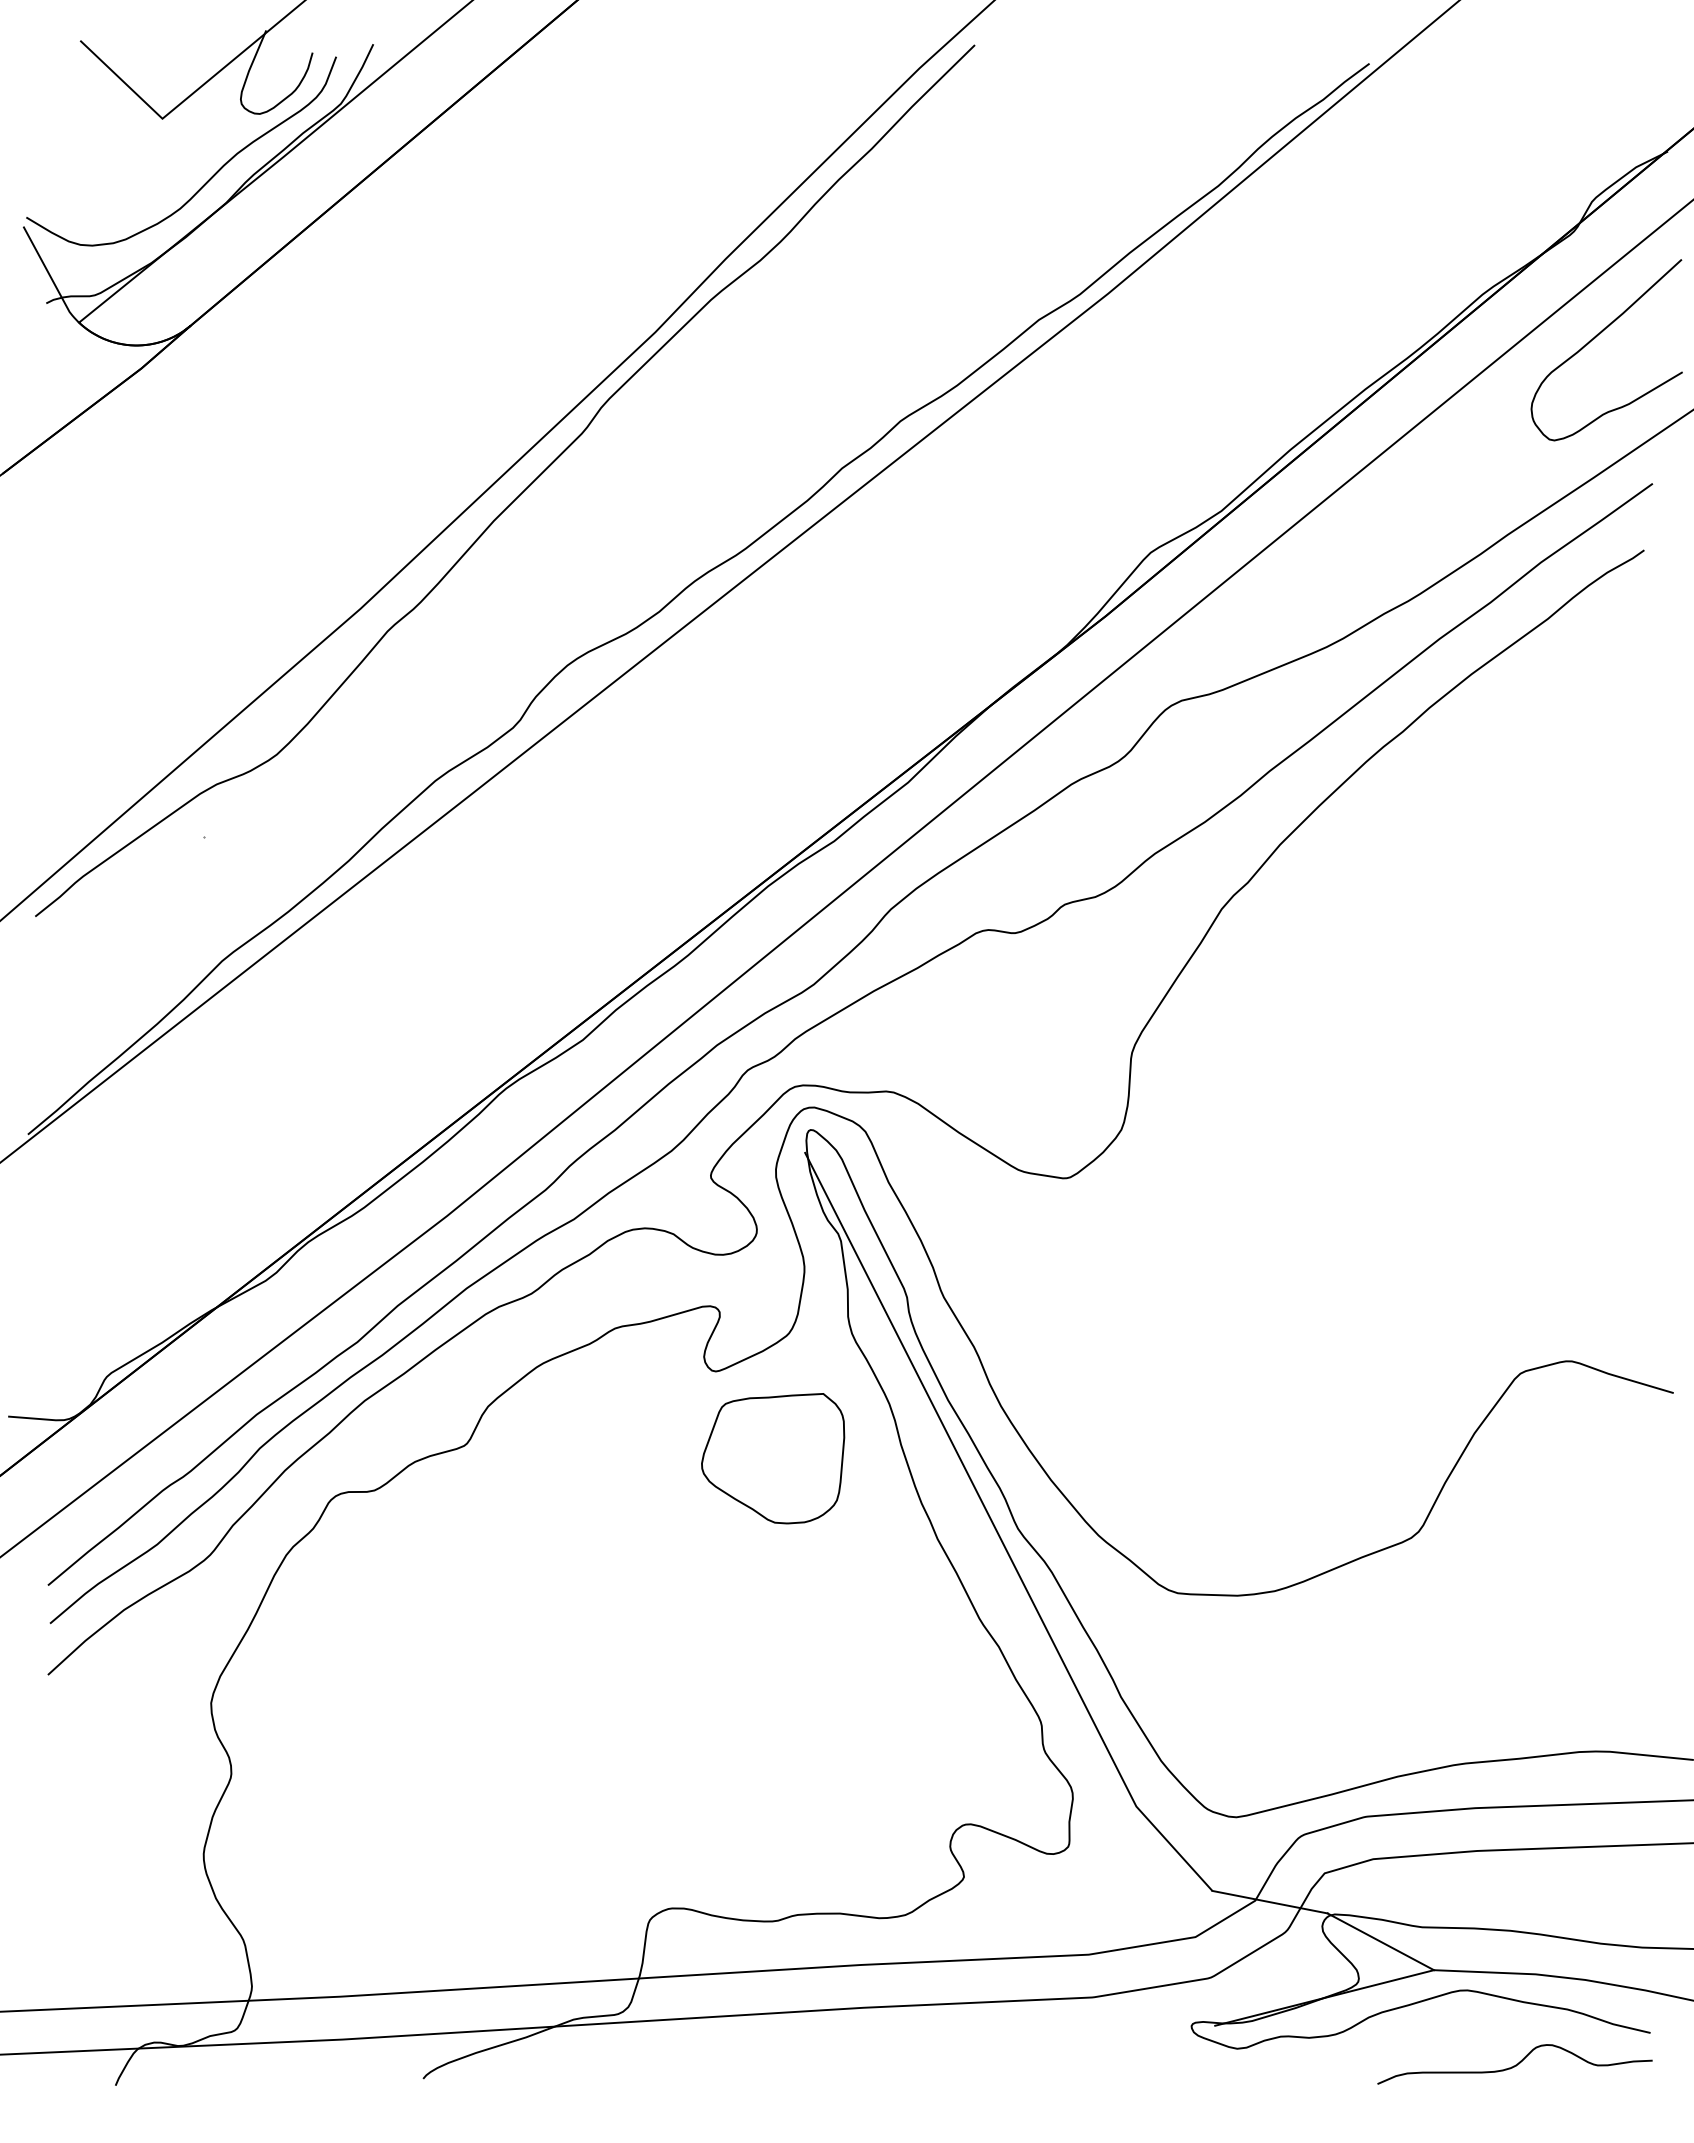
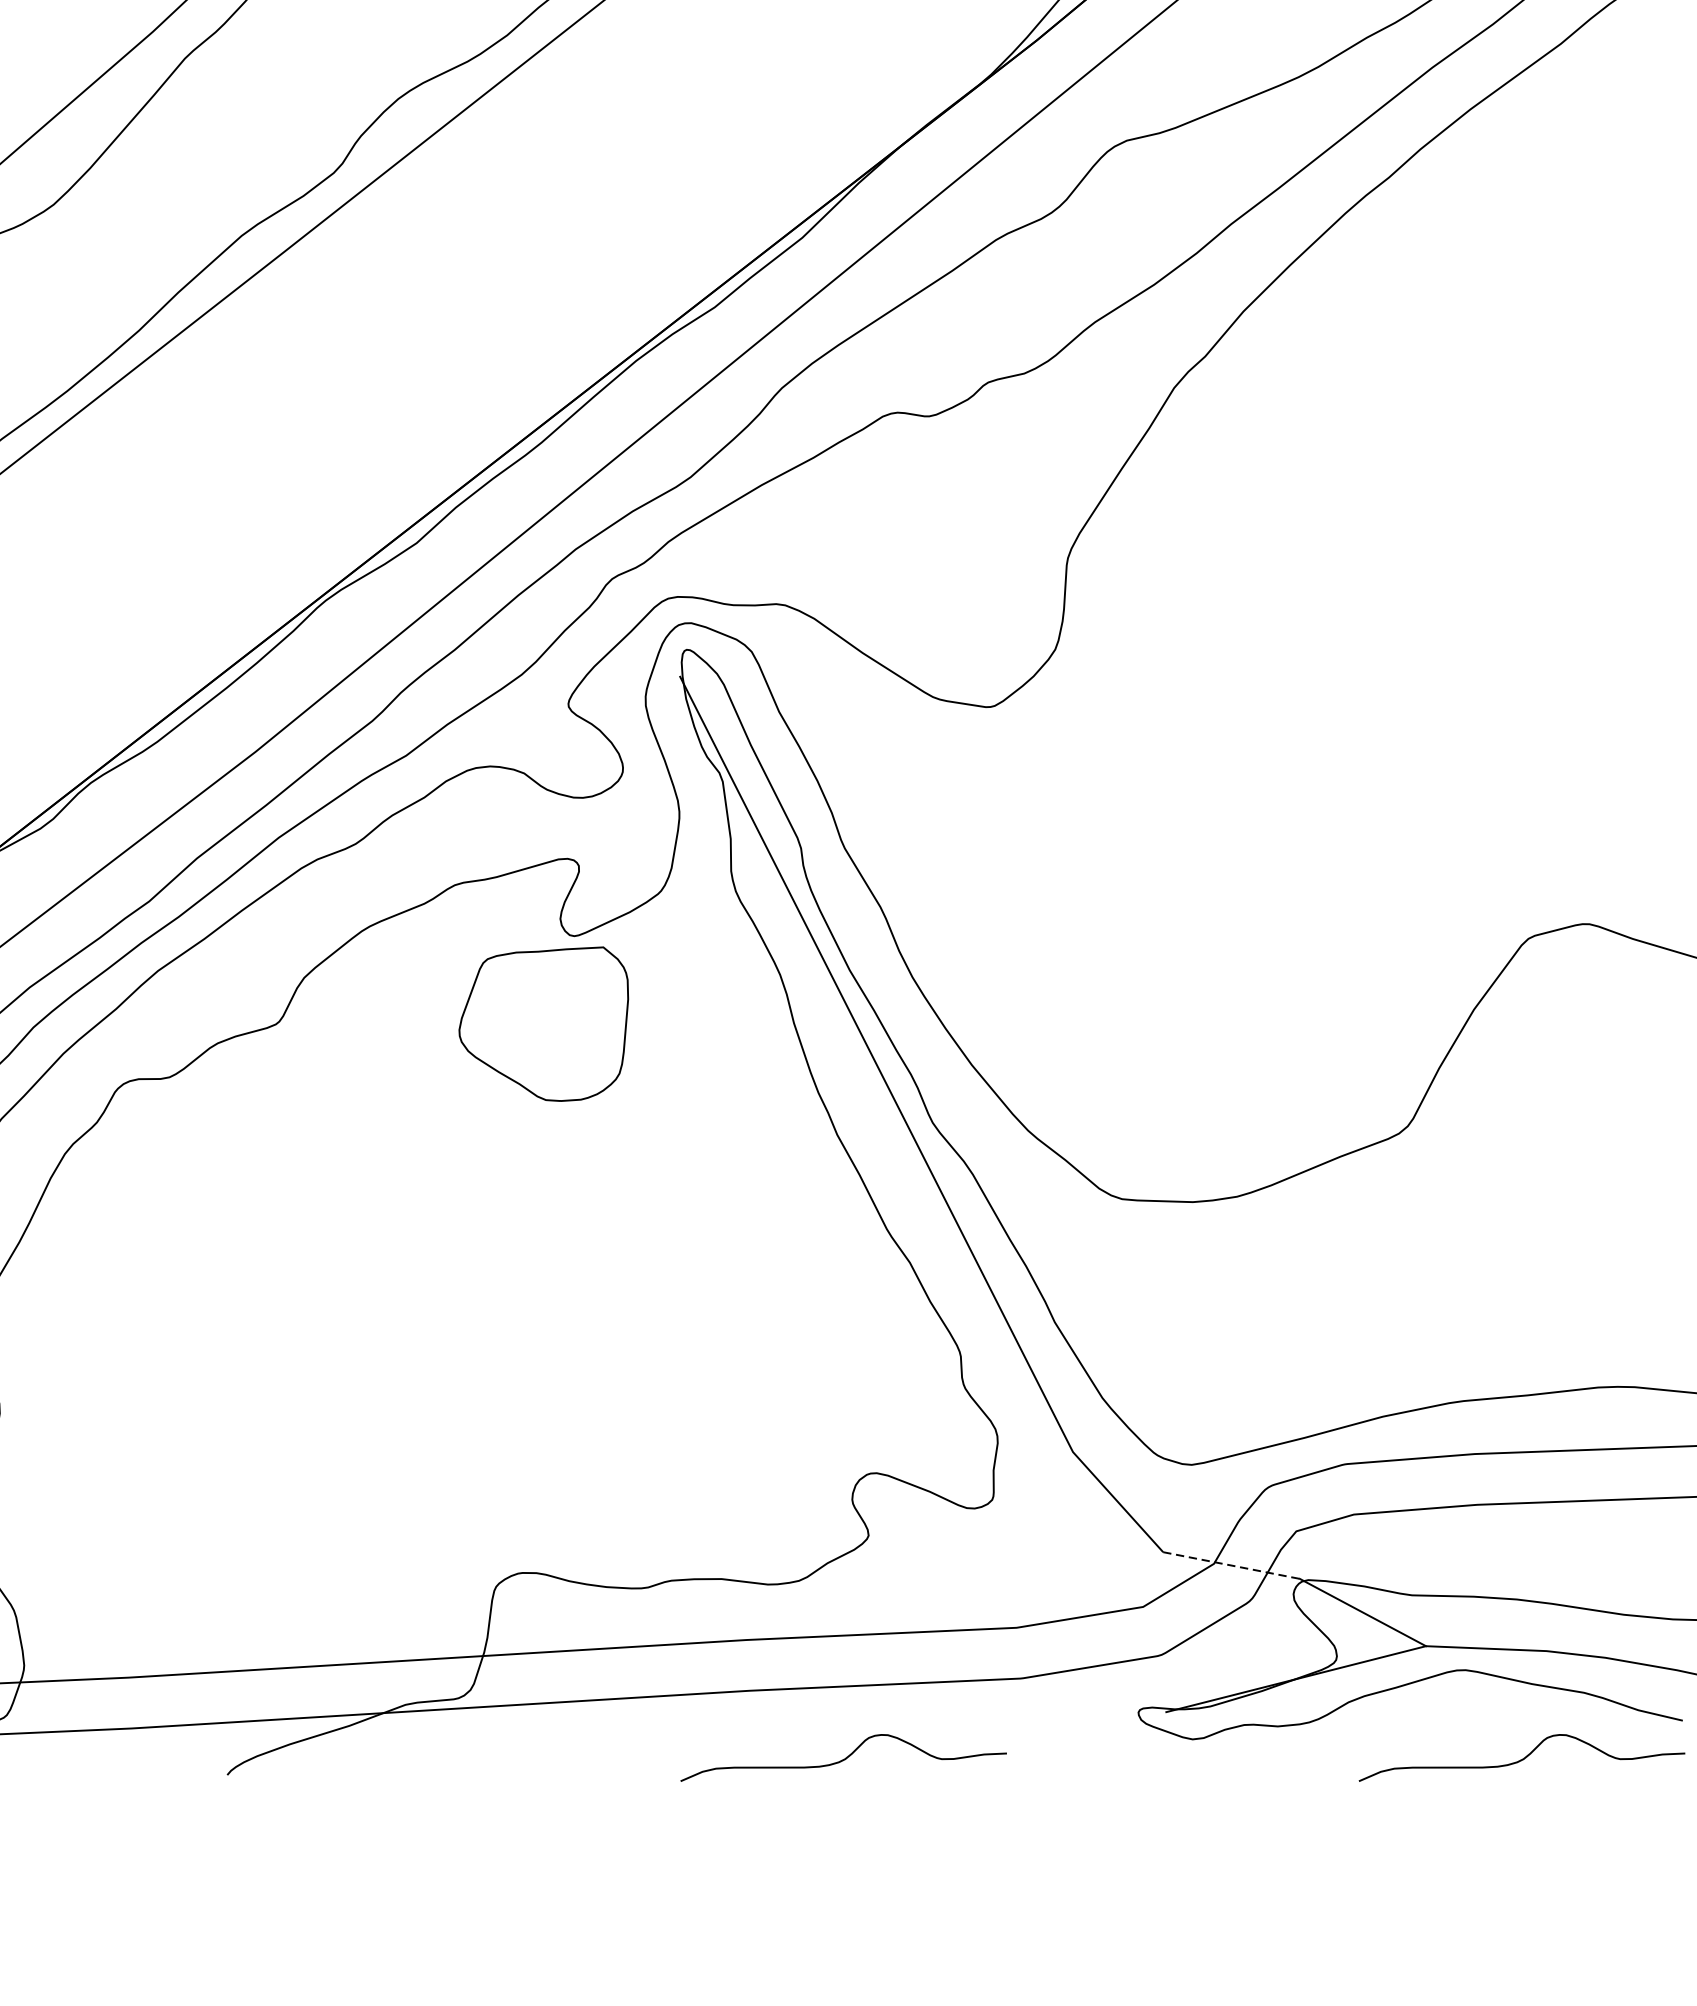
part: (773, 1458) -> (544, 1023), moved
line: (1270, 1902) -> (1232, 1565), solid -> dashed
curve: (943, 2064) -> (844, 1758), added

